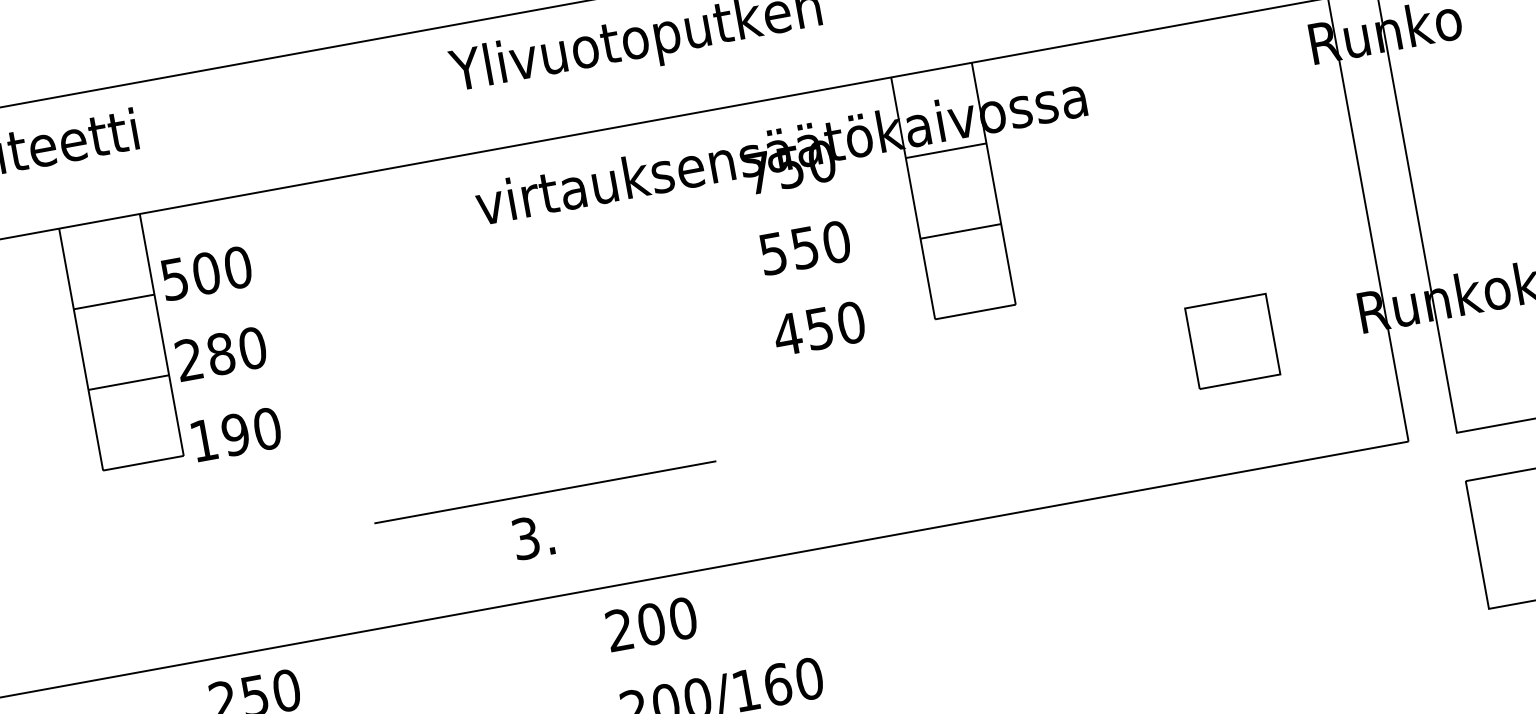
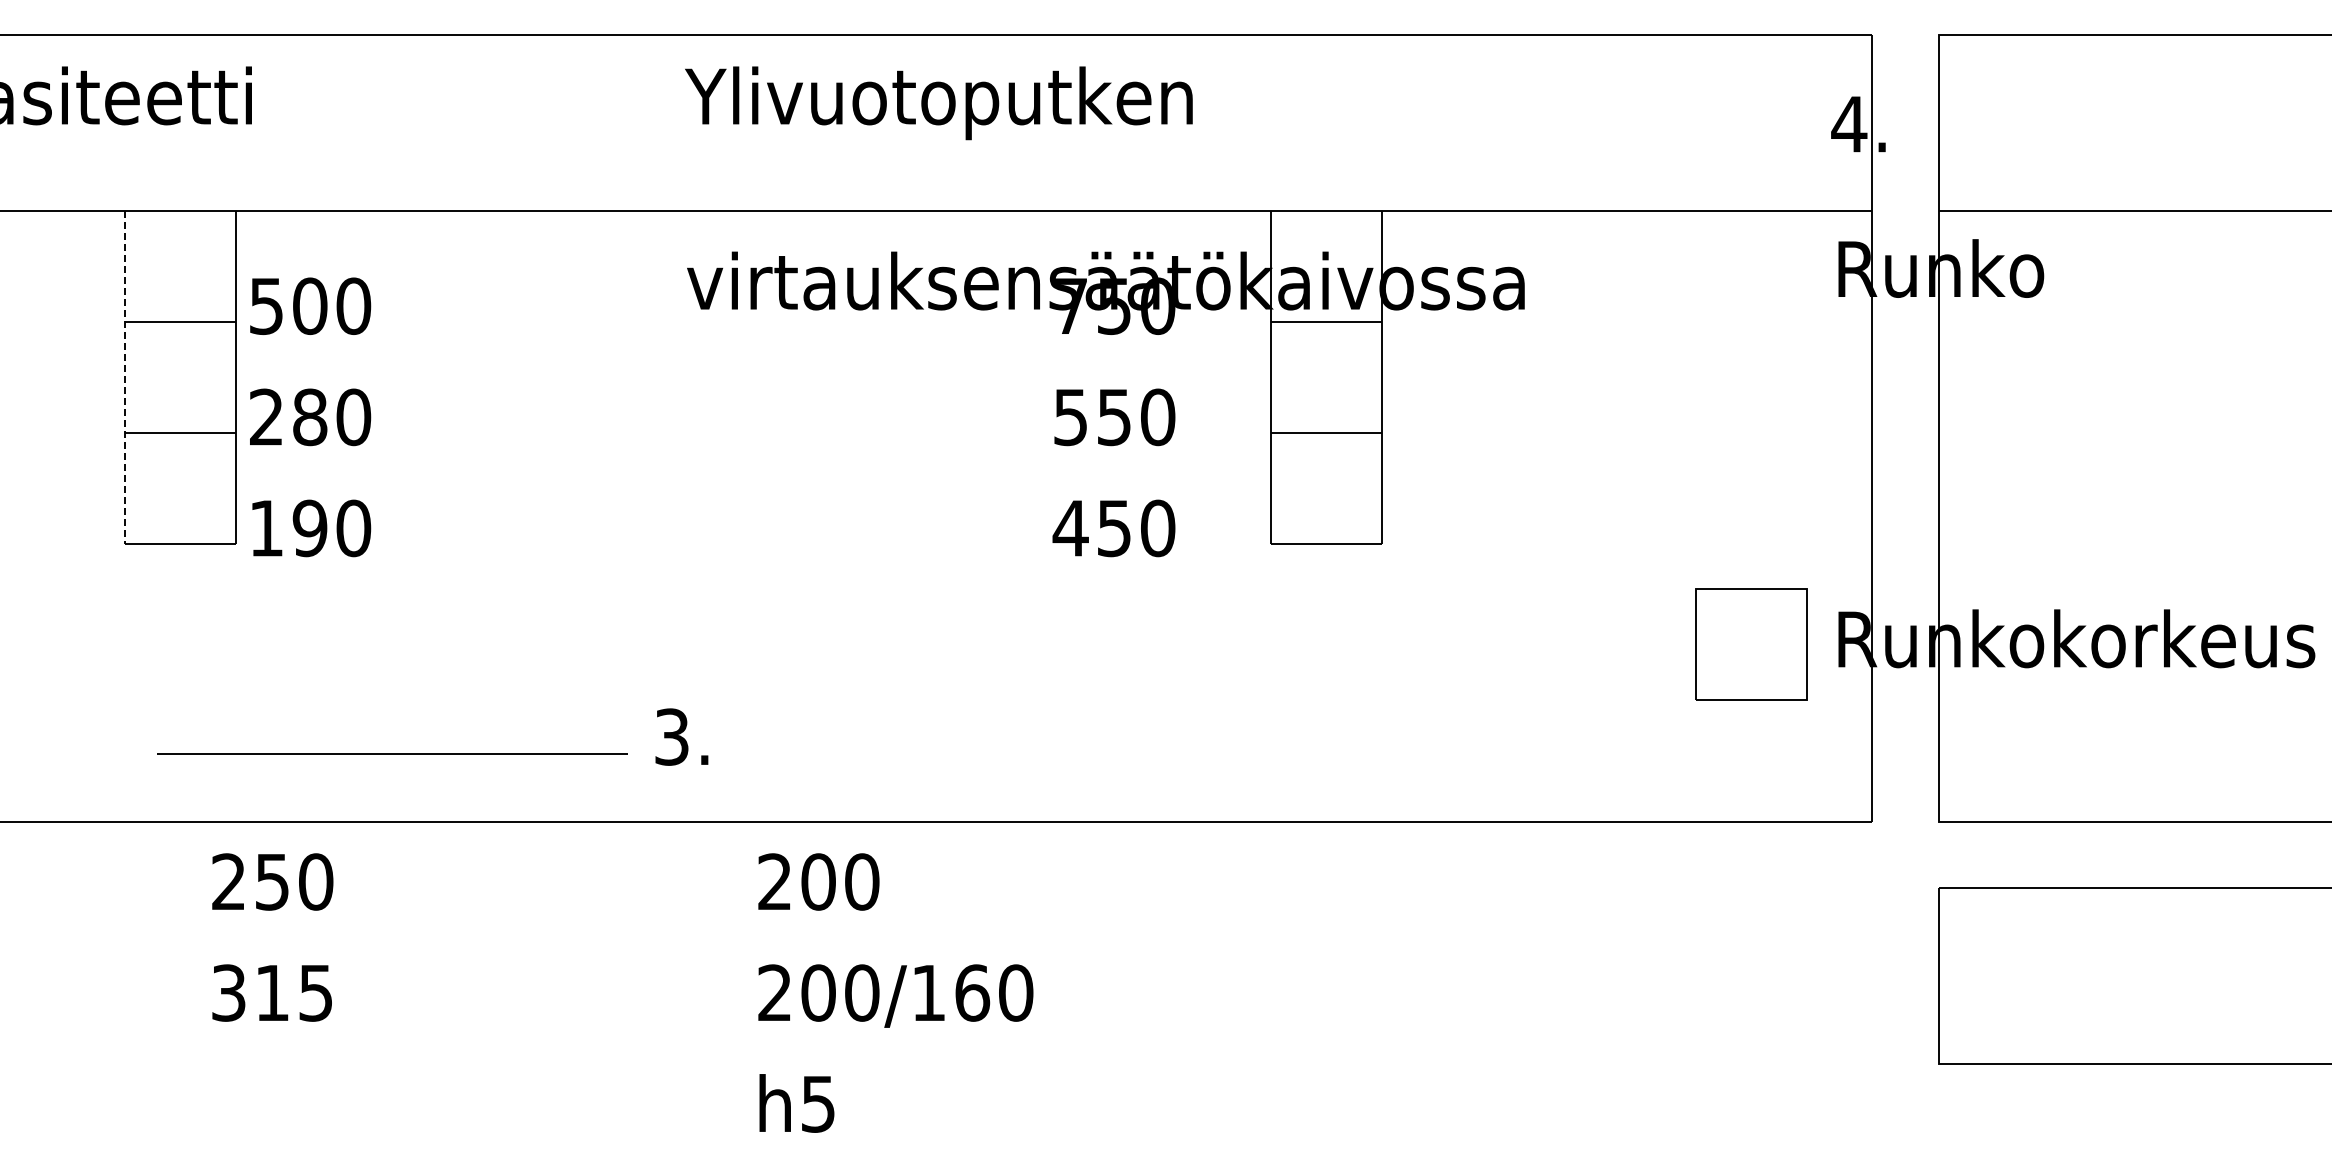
part: (1233, 341) -> (1751, 644), moved
line: (81, 349) -> (124, 377), solid -> dashed
line: (545, 491) -> (392, 753), moved

